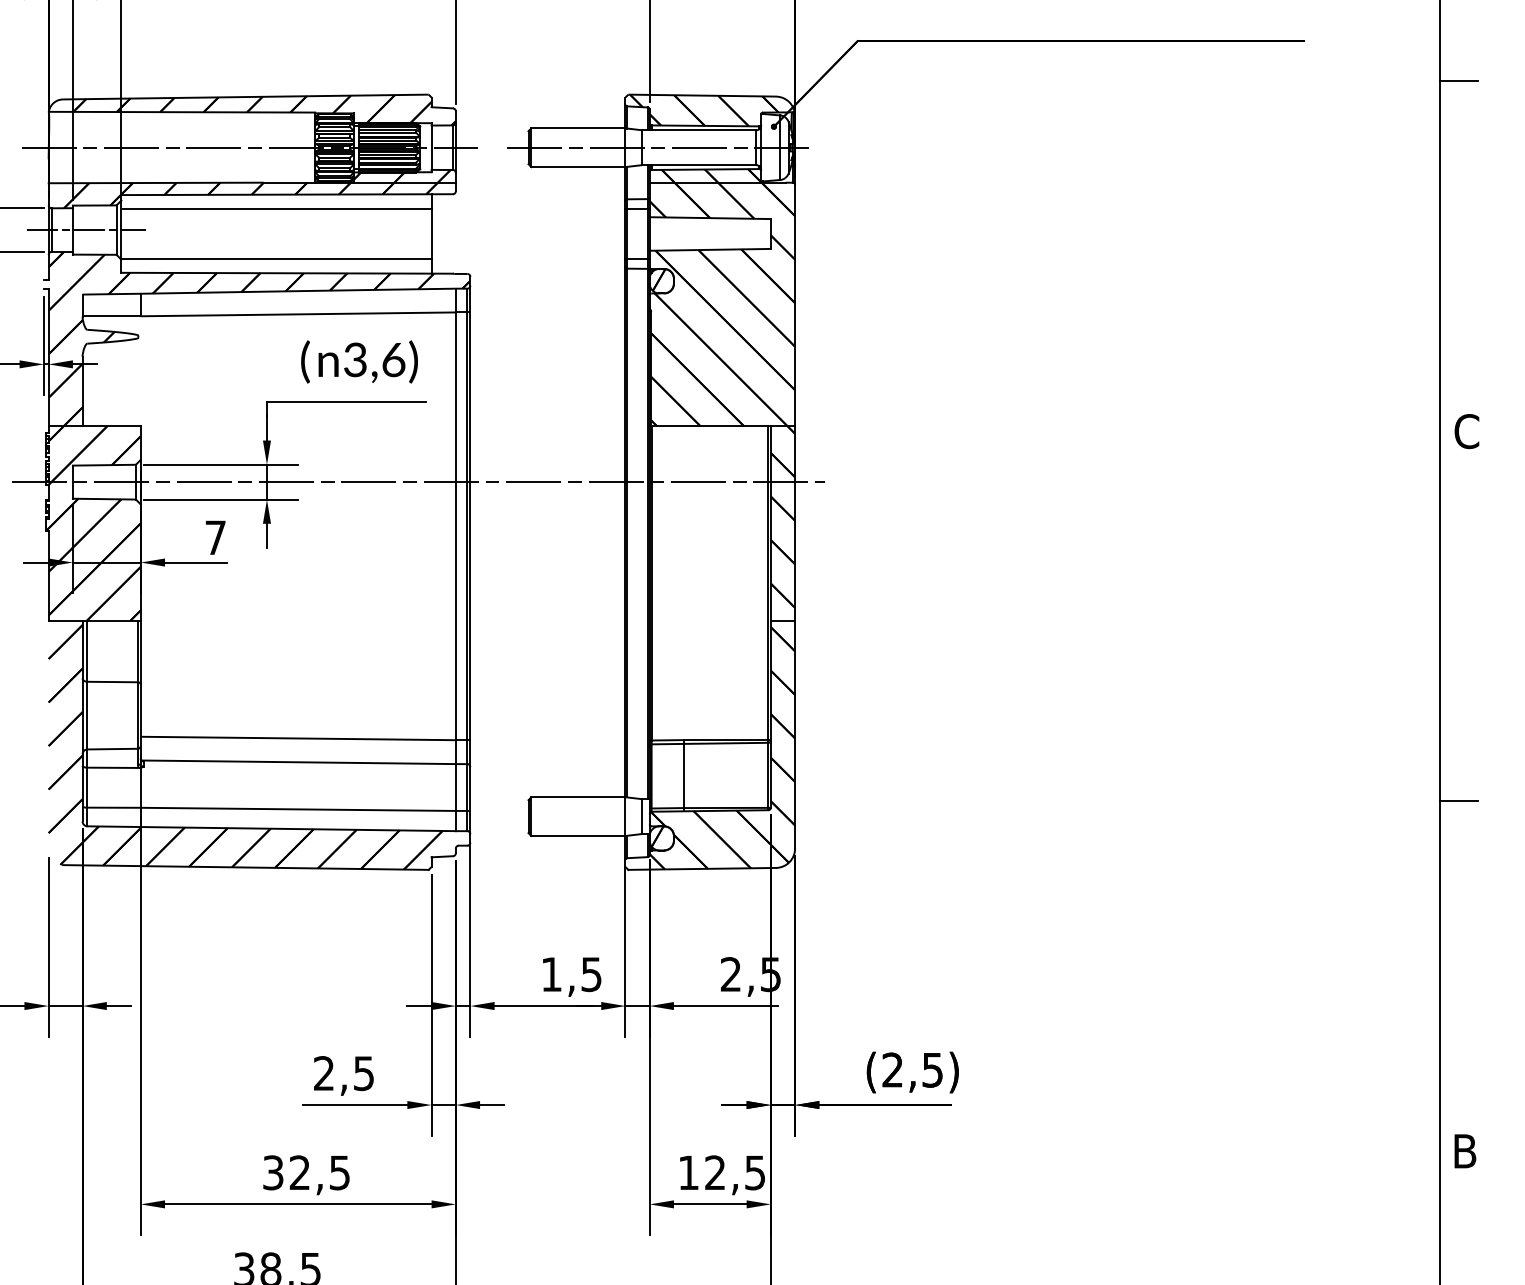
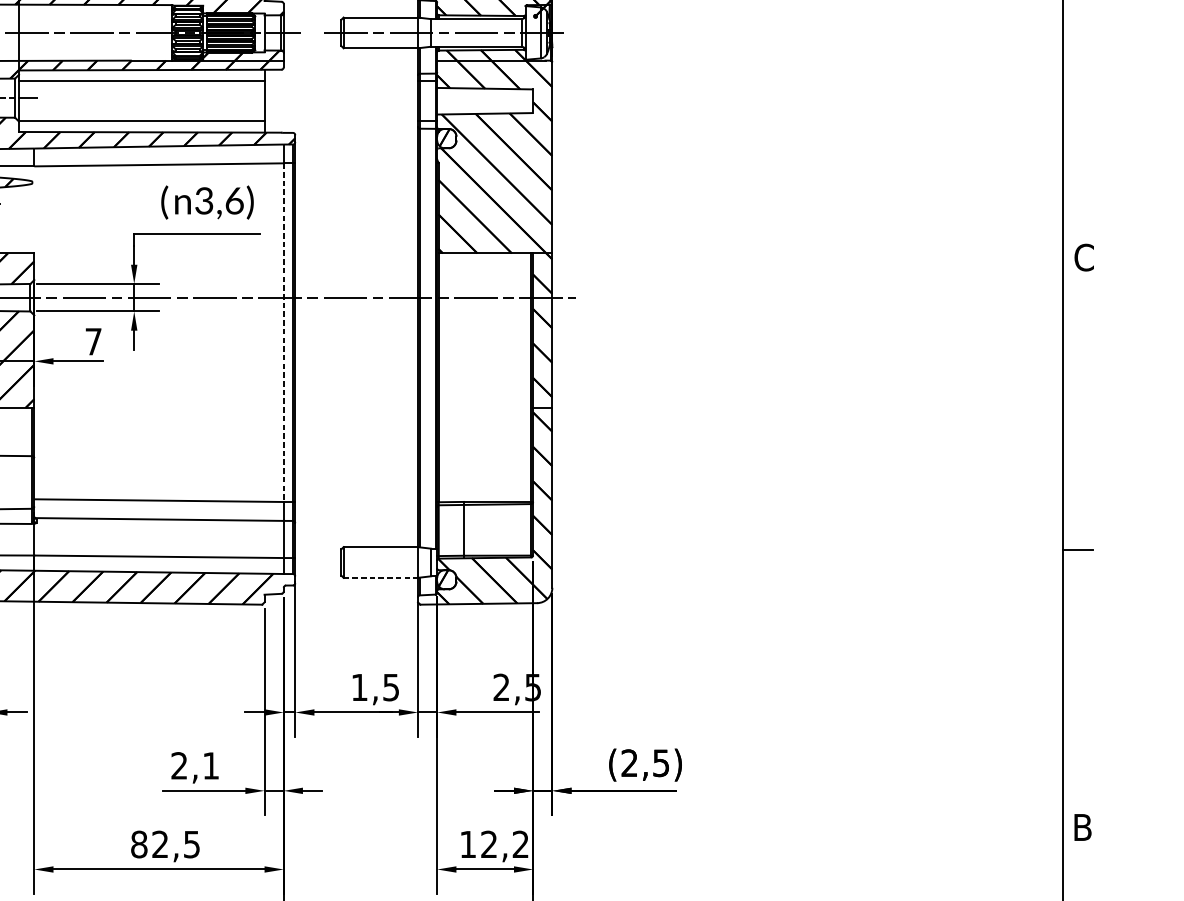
line: (455, 526) -> (283, 332), solid -> dashed
line: (578, 836) -> (380, 578), solid -> dashed
text: (363, 1073) -> (210, 765), 2,5 -> 2,1
text: (273, 1172) -> (139, 844), 32,5 -> 82,5
text: (754, 1172) -> (520, 844), 12,5 -> 12,2

